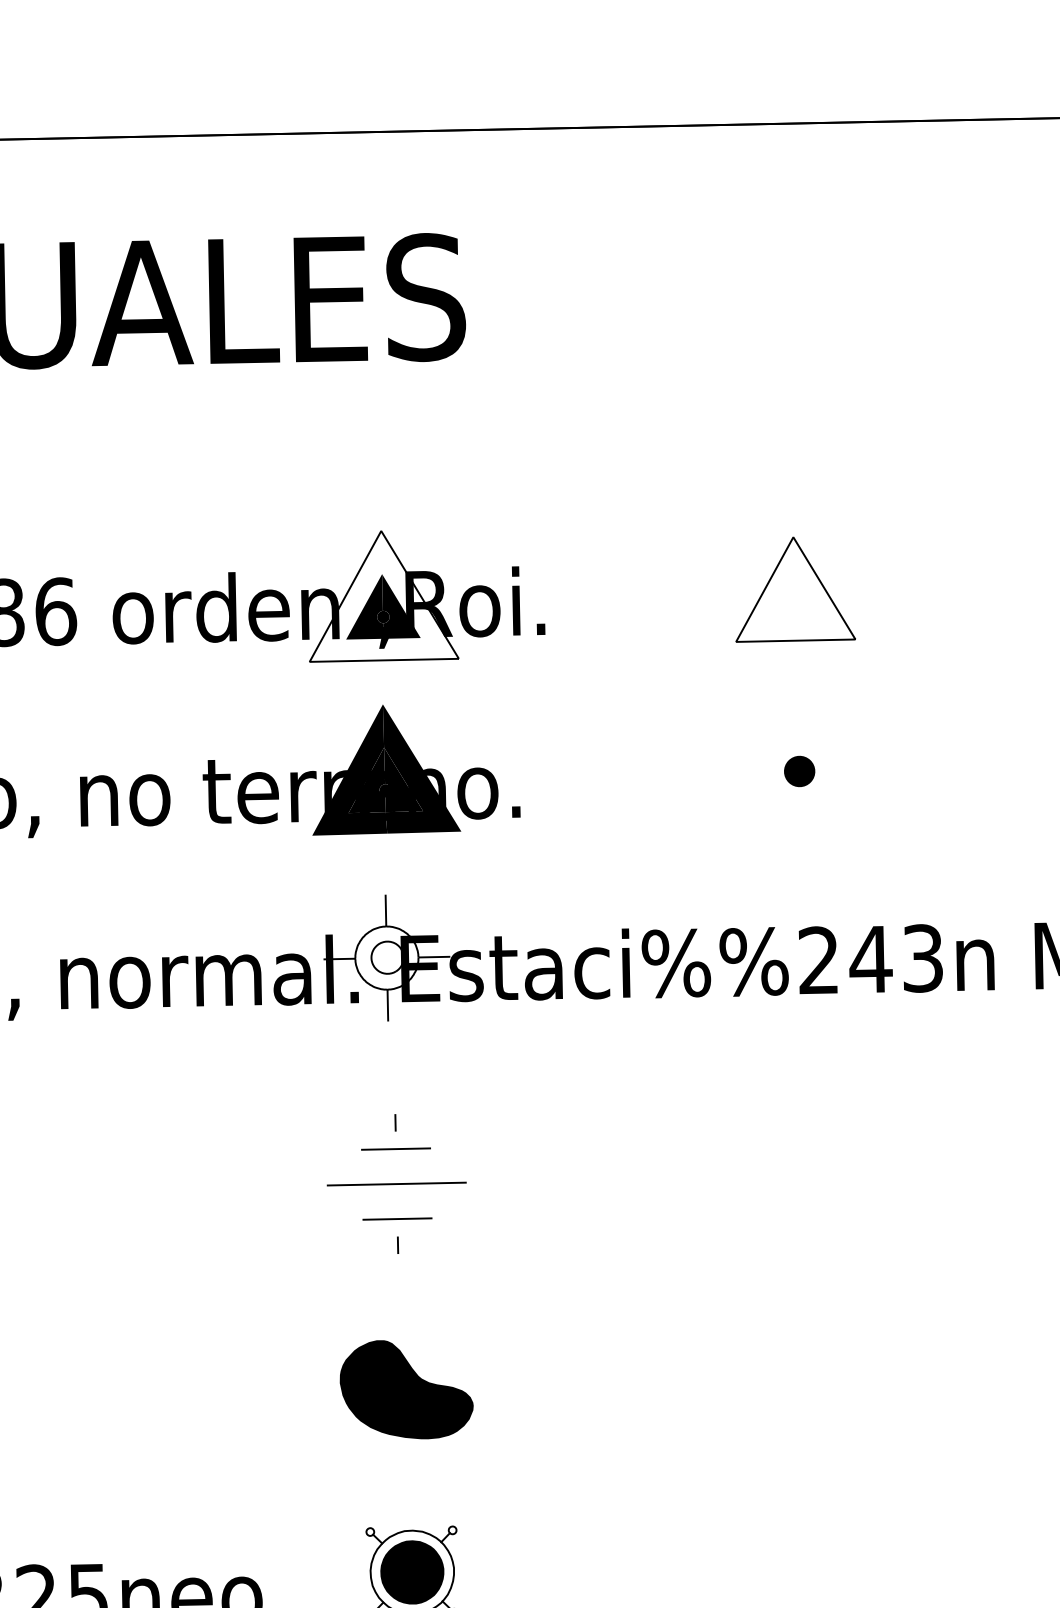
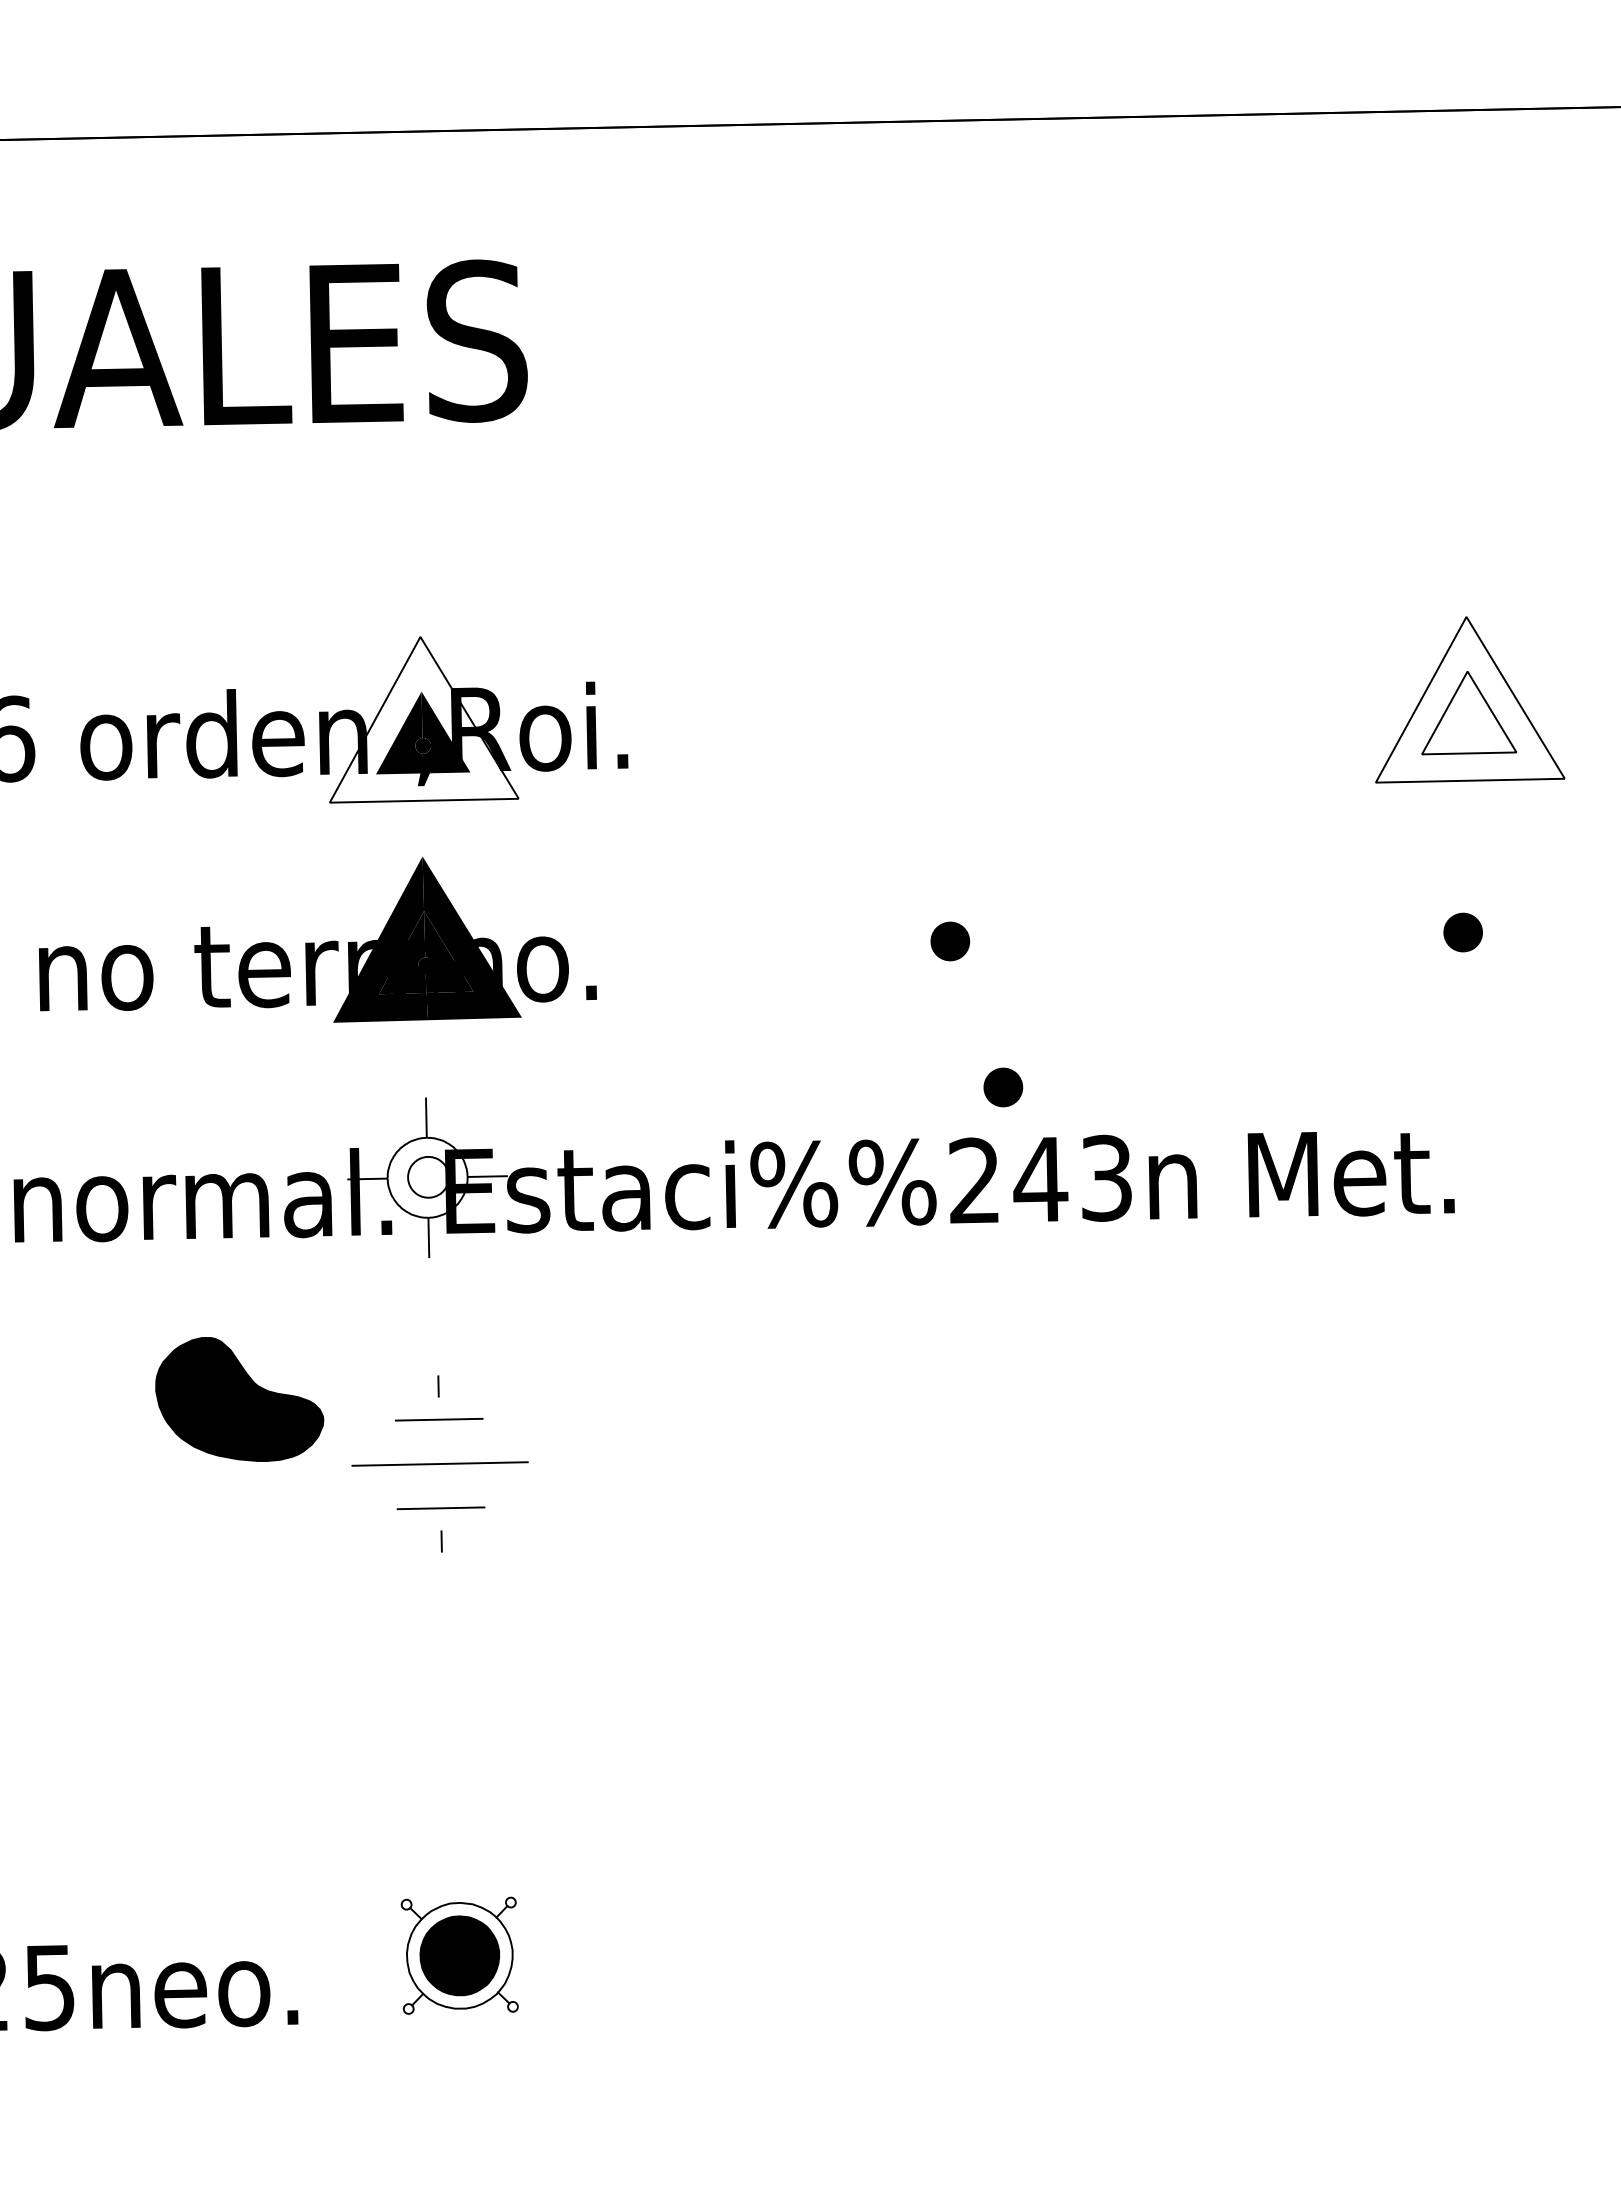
part: (795, 589) -> (945, 711), removed
part: (841, 886) -> (1003, 1087), added
part: (406, 1389) -> (239, 1399), moved

